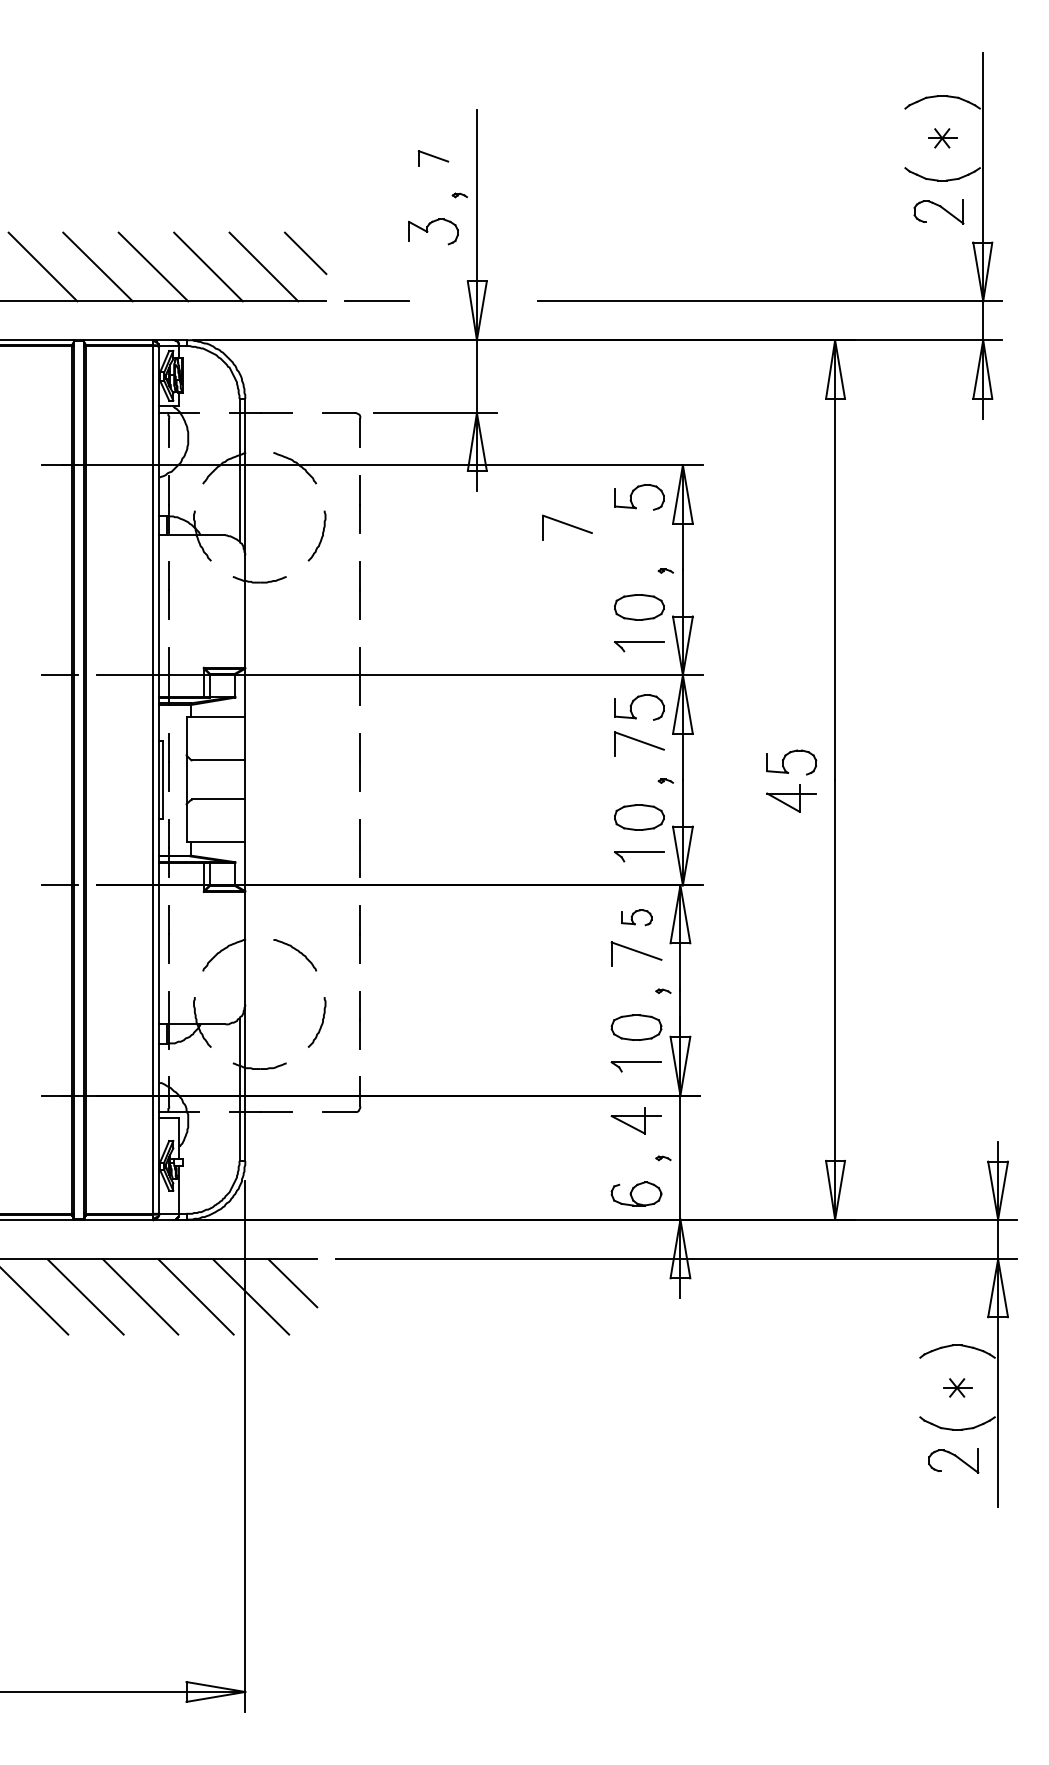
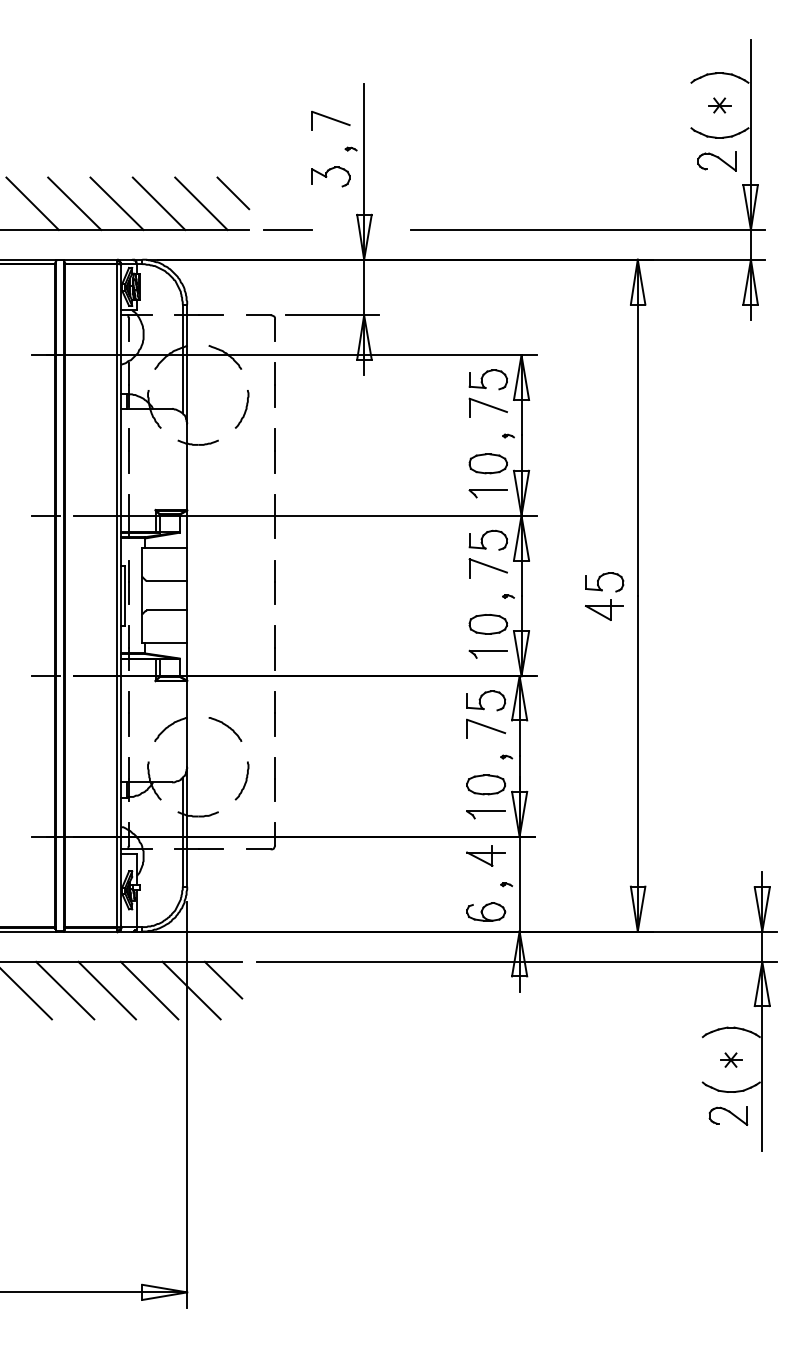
part: (432, 157) -> (330, 120), size x1.67
part: (566, 527) -> (487, 407), moved
part: (637, 917) -> (486, 700), size x1.67

